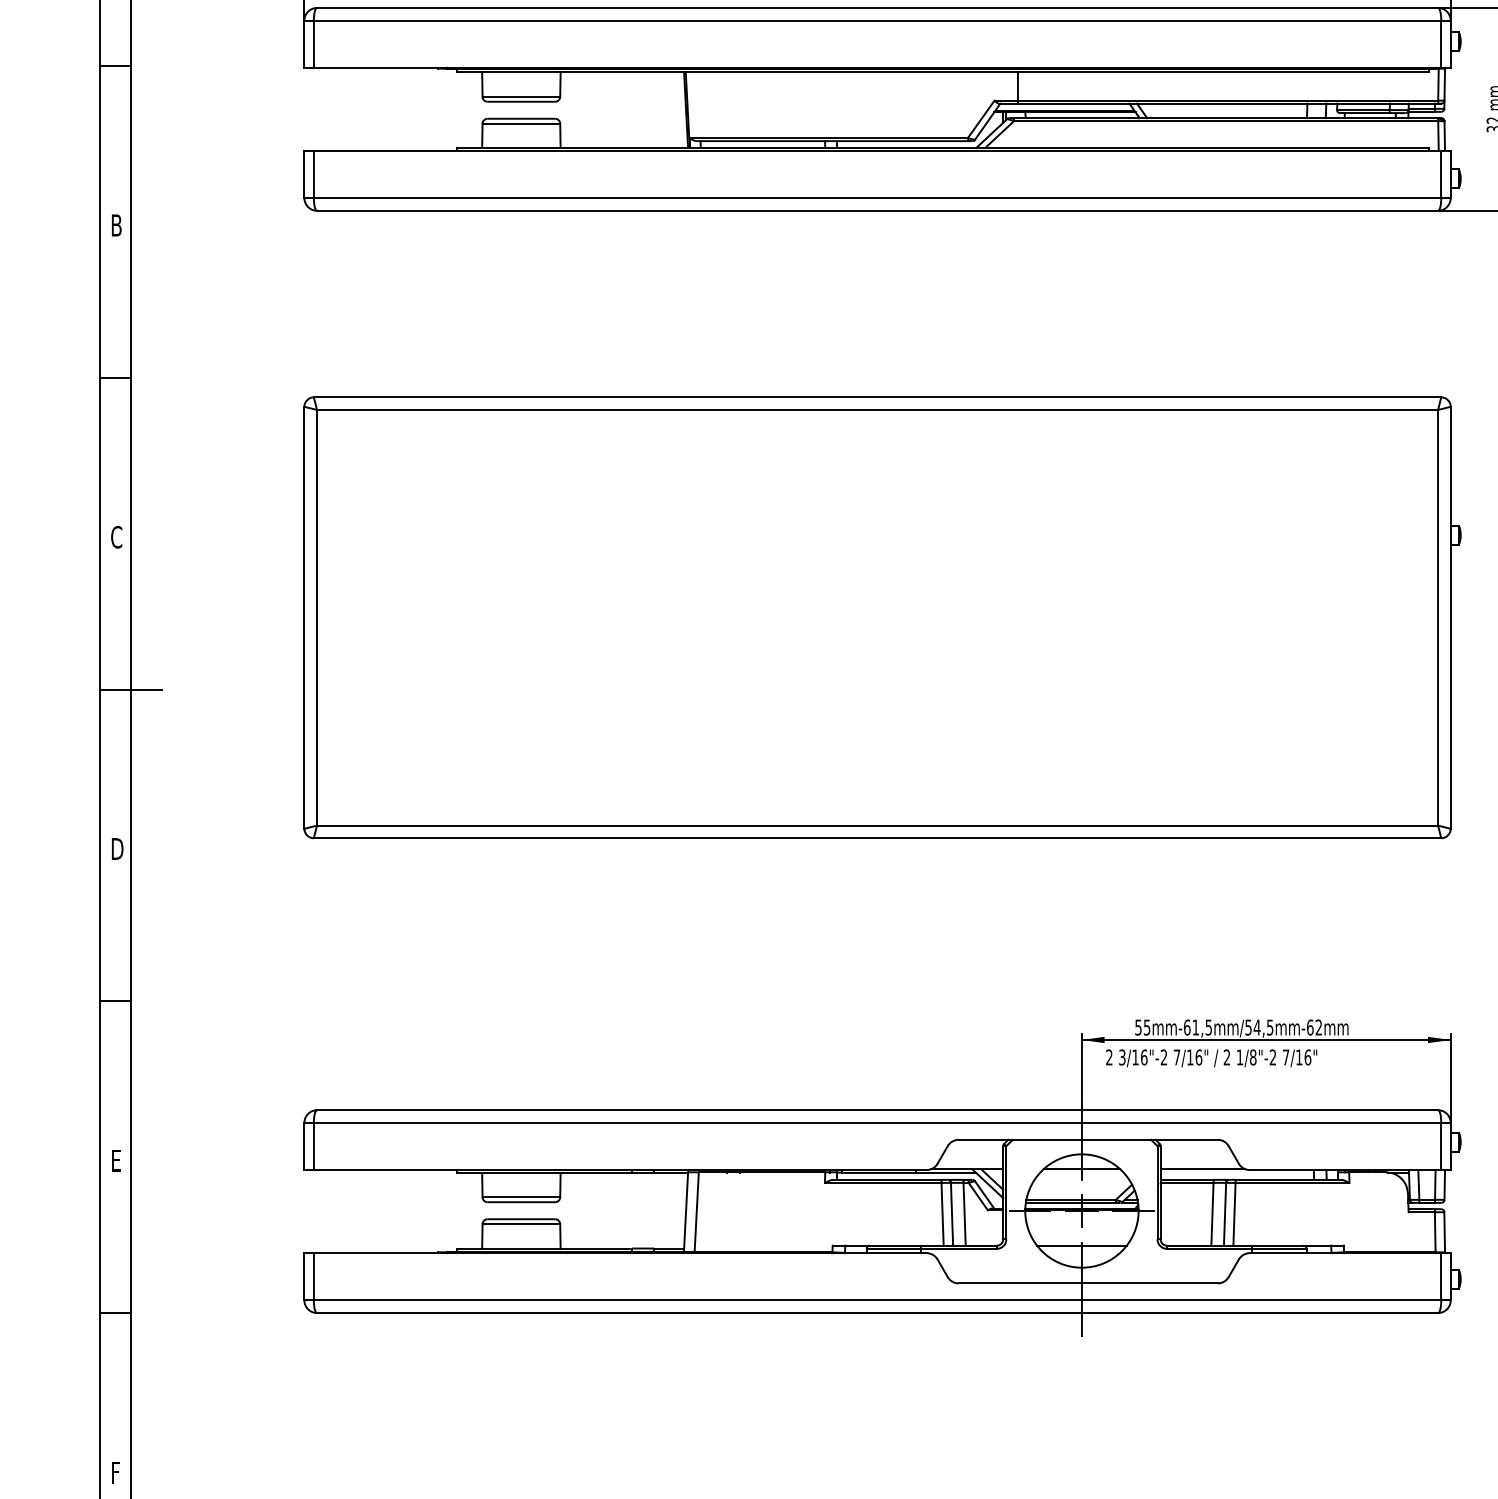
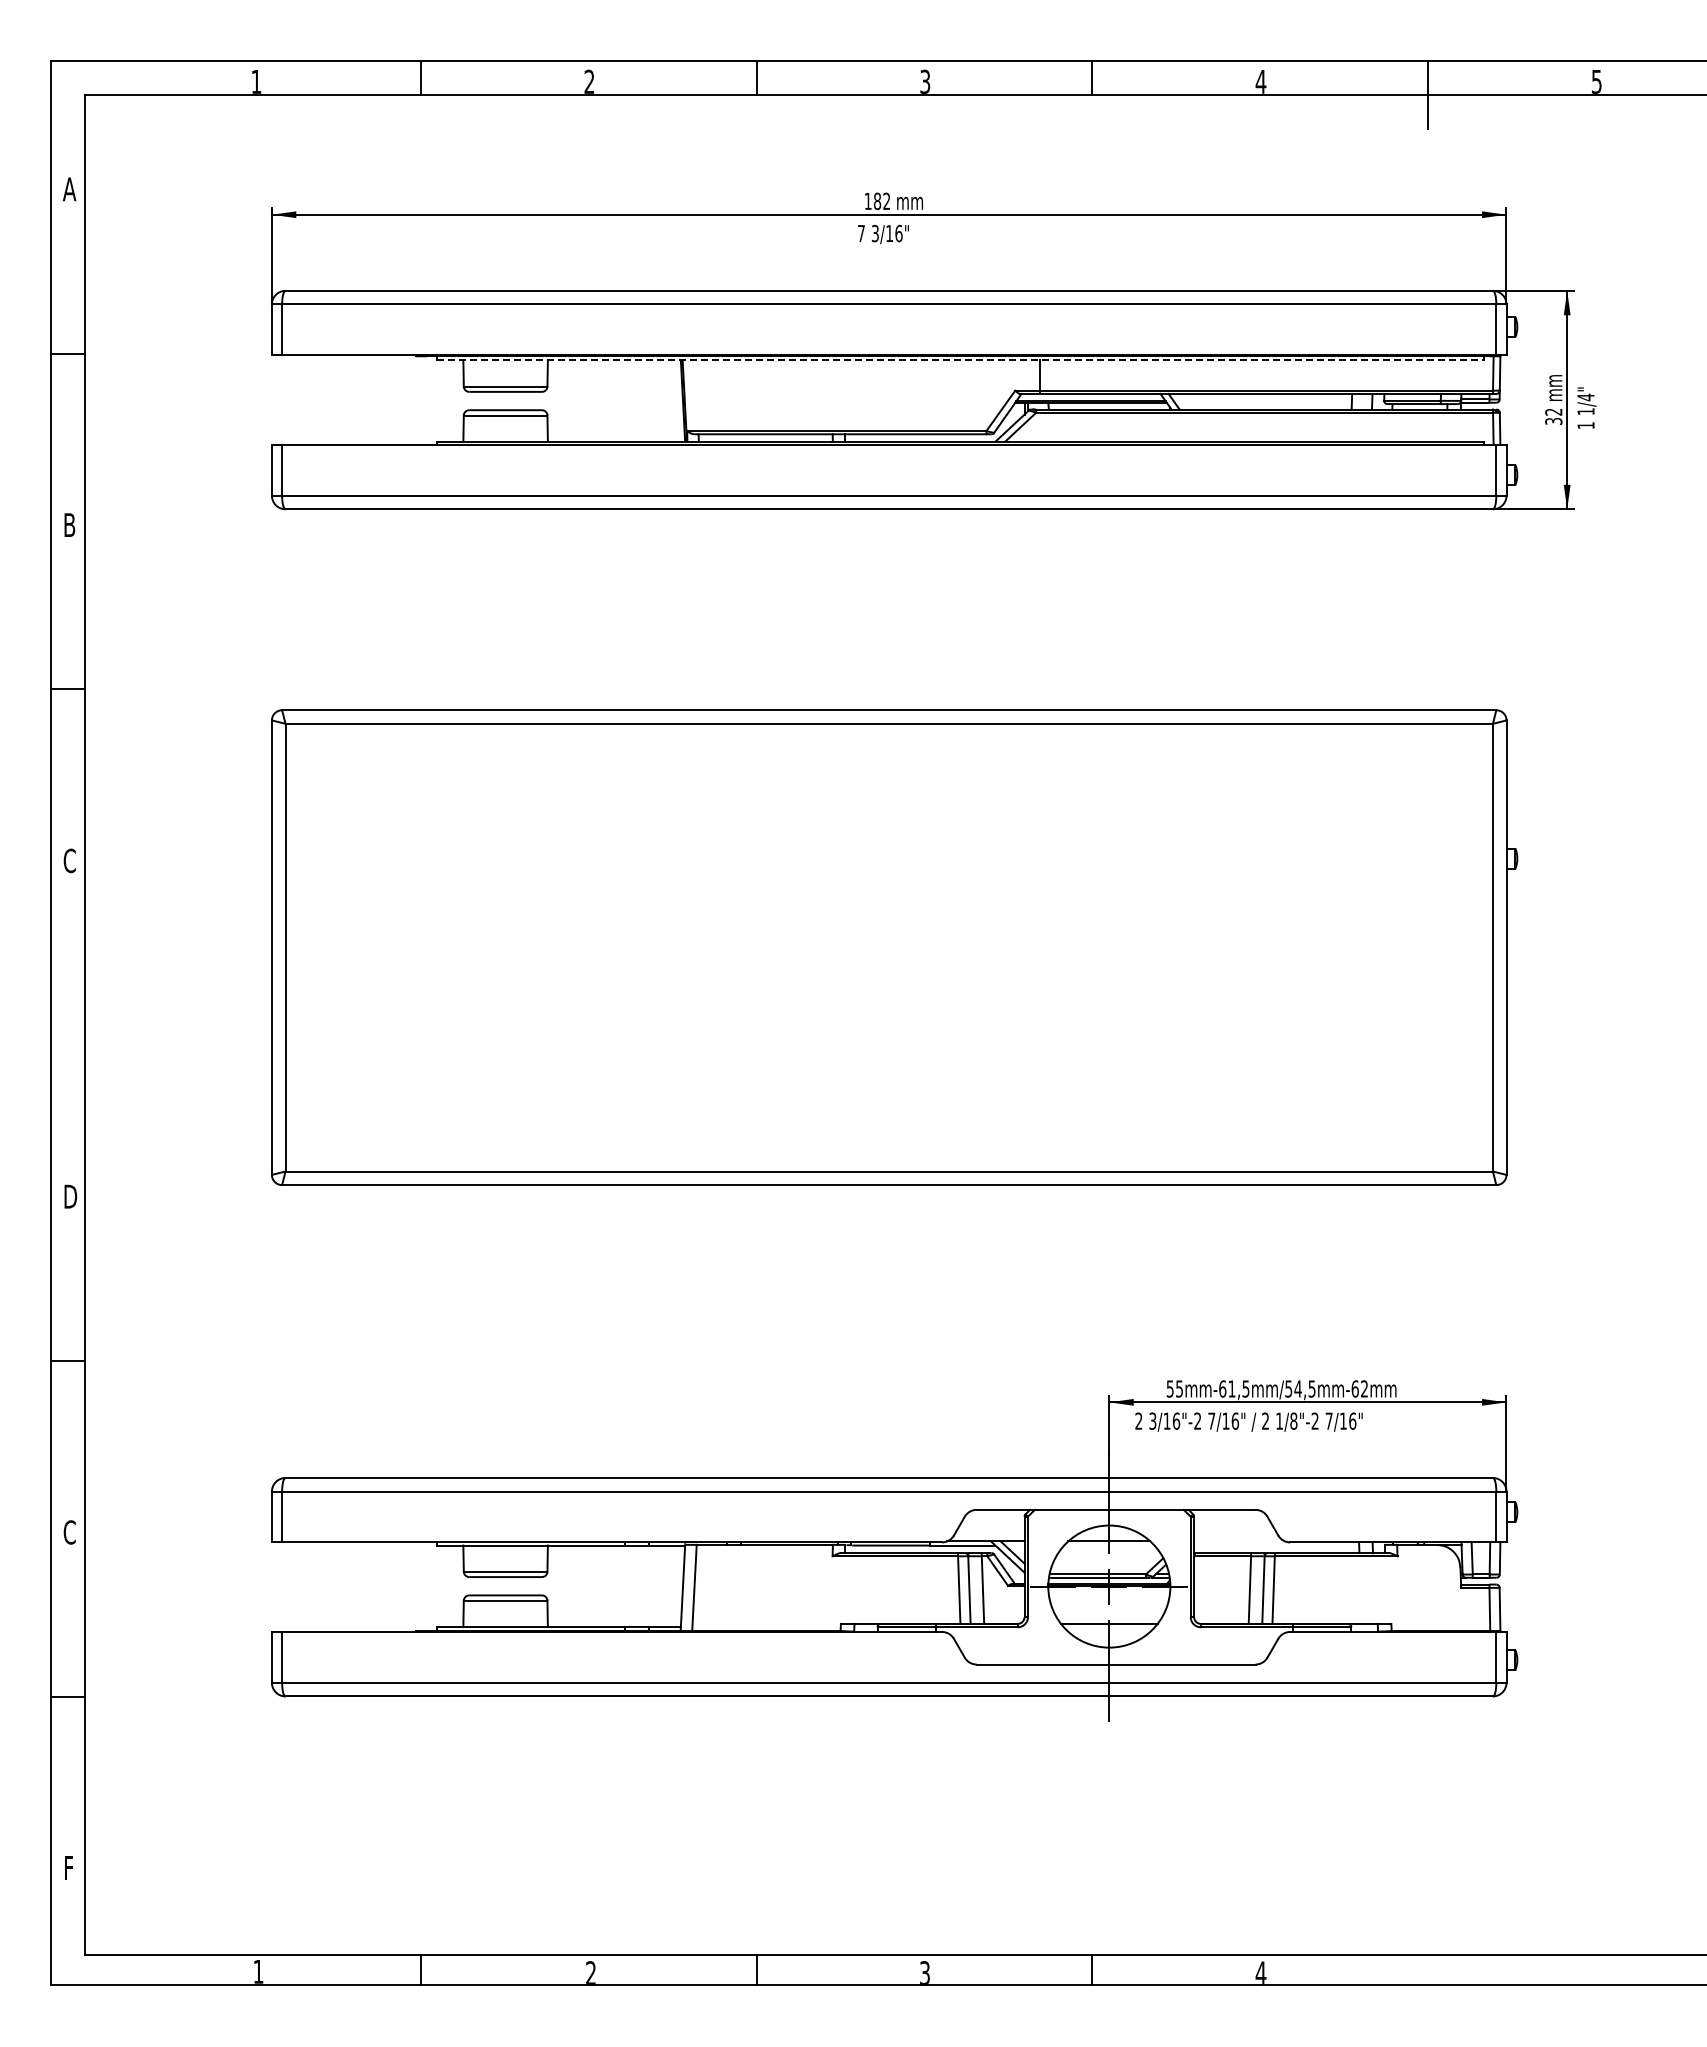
line: (943, 72) -> (960, 360), solid -> dashed
line: (130, 690) -> (84, 1025), removed
text: (116, 1160) -> (69, 1532), E -> C
line: (1202, 1169) -> (1239, 1541), removed

